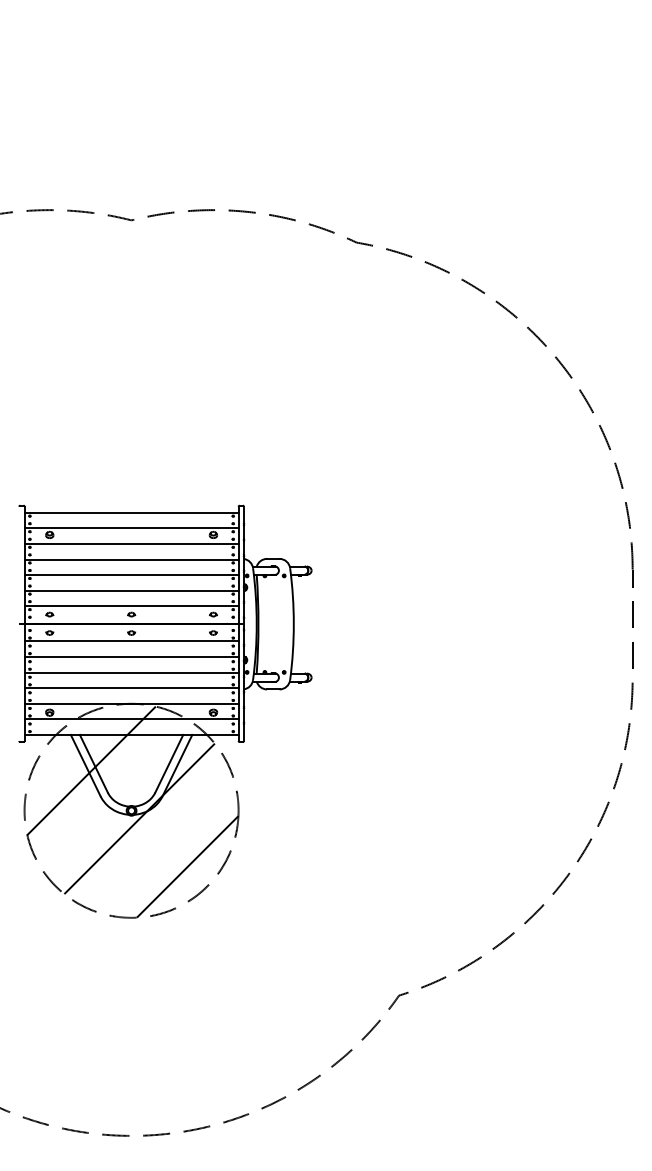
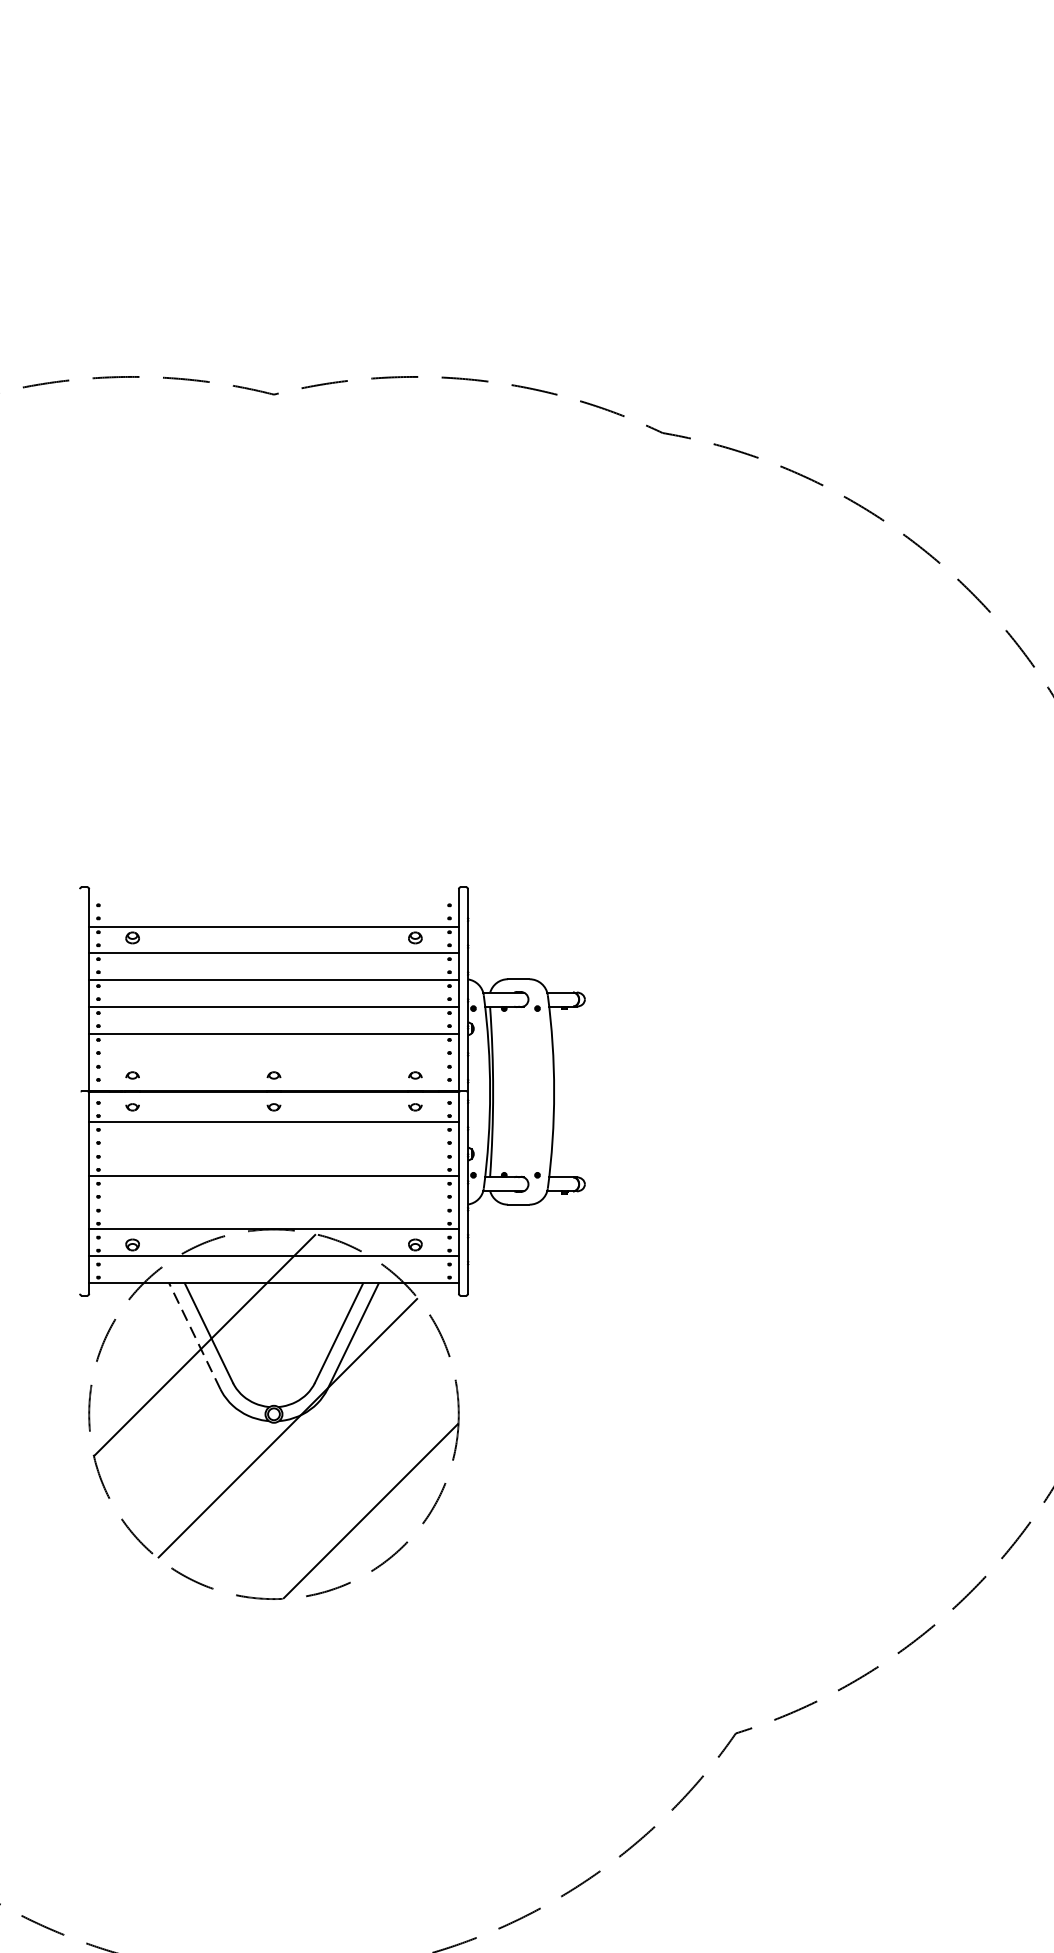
line: (131, 512) -> (273, 899), removed
line: (131, 606) -> (273, 1061), removed
line: (131, 657) -> (273, 1149), removed
line: (131, 688) -> (273, 1203), removed
line: (85, 765) -> (194, 1336), solid -> dashed

